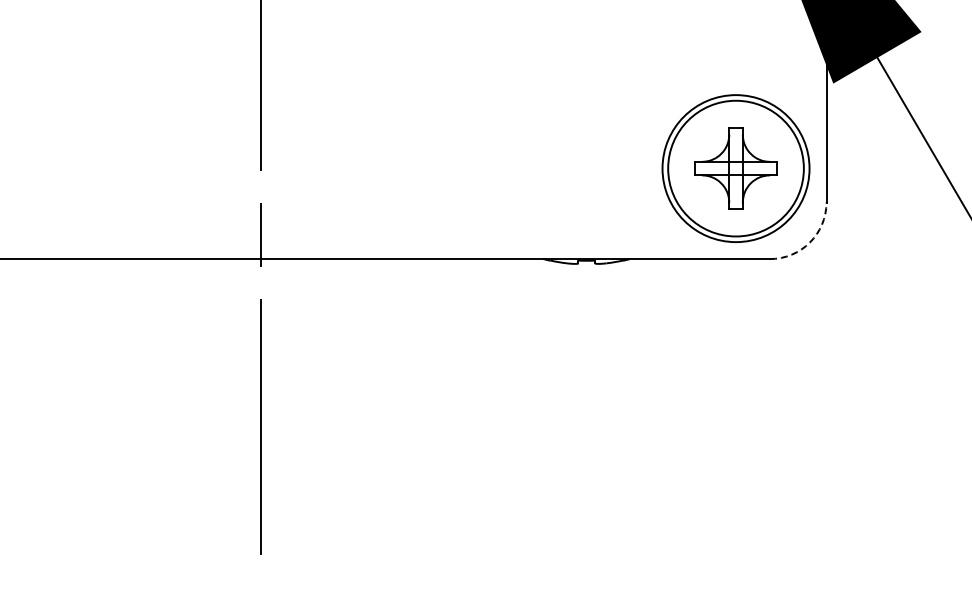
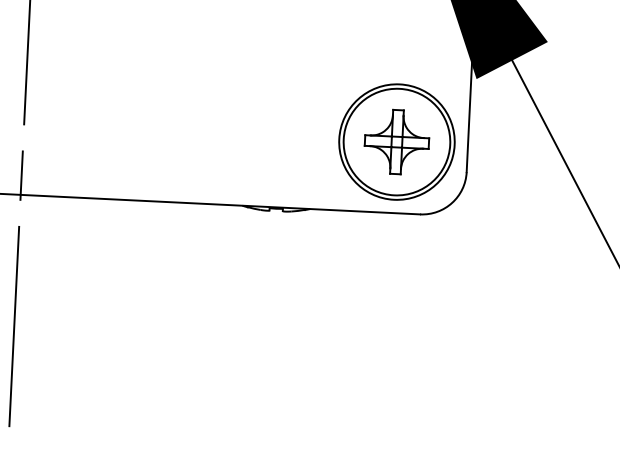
arc: (809, 242) -> (451, 202), dashed -> solid

